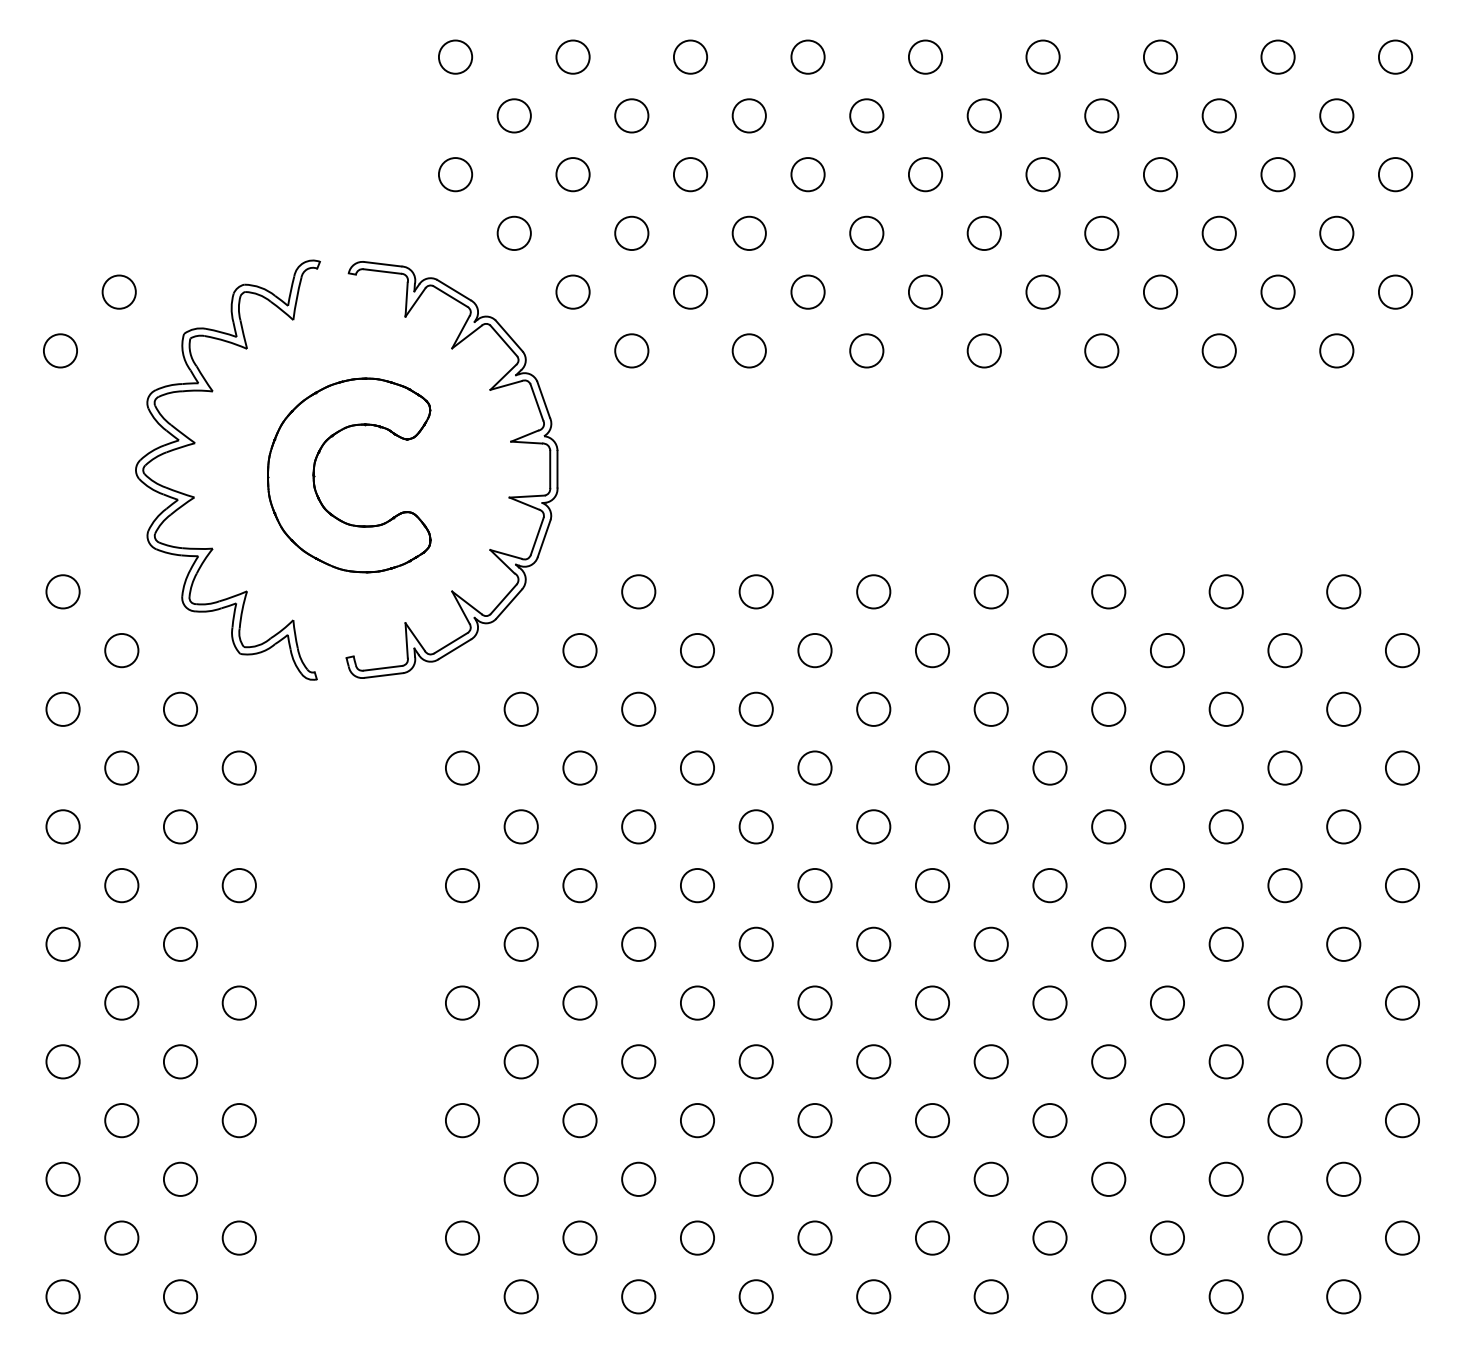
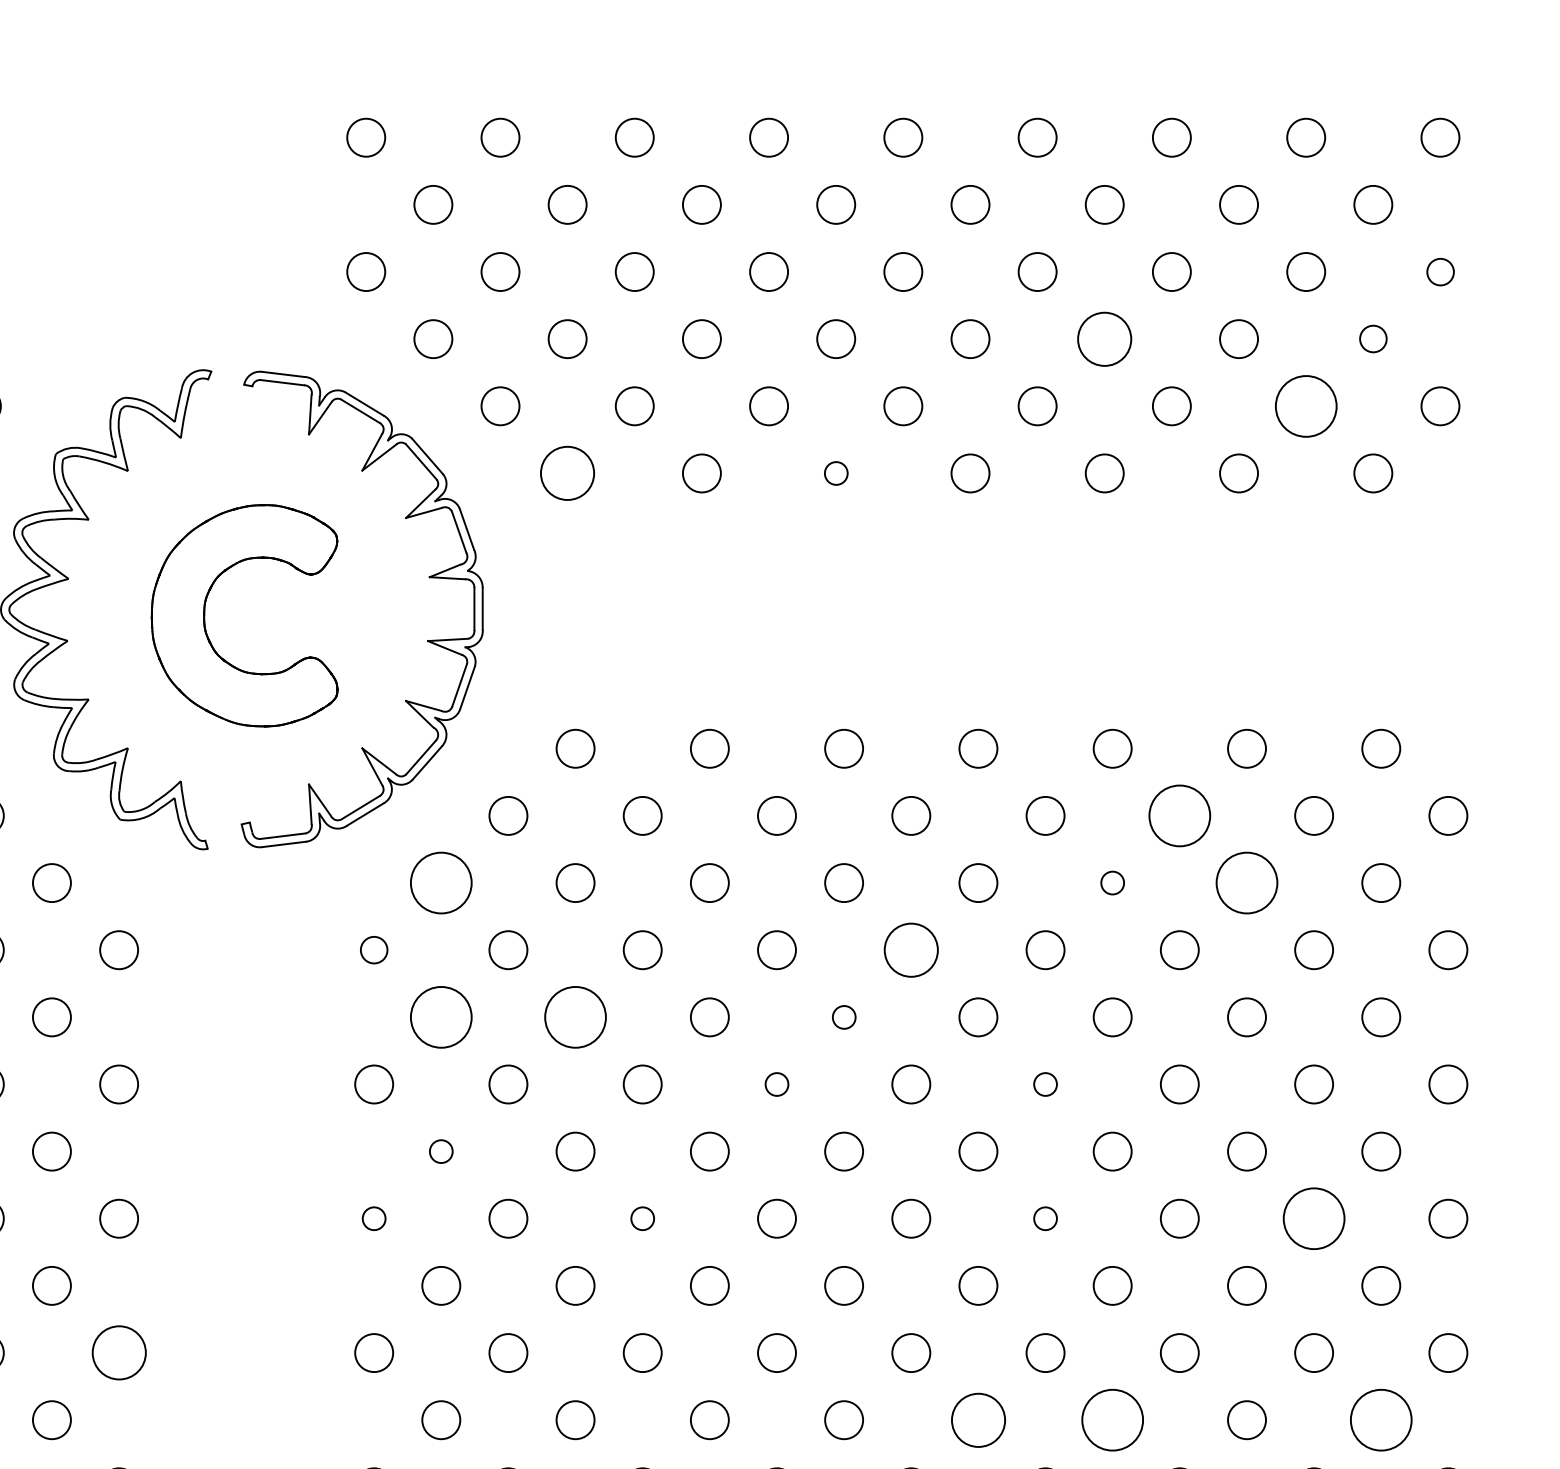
circle: (1395, 174) -> (1440, 271), size x0.7
circle: (1101, 232) -> (1104, 338), size x1.4
circle: (1336, 232) -> (1372, 338), size x0.7
circle: (1277, 291) -> (1305, 405), size x1.6
circle: (631, 350) -> (567, 472), size x1.4
circle: (866, 350) -> (835, 472), size x0.6
circle: (1167, 650) -> (1179, 815), size x1.6
circle: (520, 708) -> (440, 882), size x1.6
circle: (1108, 708) -> (1112, 882), size x0.6
circle: (1225, 708) -> (1246, 882), size x1.6
circle: (462, 767) -> (374, 949), size x0.7
circle: (932, 767) -> (911, 949), size x1.4
circle: (520, 826) -> (440, 1016), size x1.6
circle: (638, 826) -> (575, 1016), size x1.6
circle: (873, 826) -> (843, 1016), size x0.6
circle: (814, 885) -> (776, 1084), size x0.6
circle: (1049, 885) -> (1044, 1084), size x0.6
circle: (520, 943) -> (440, 1150), size x0.6
circle: (462, 1002) -> (374, 1218), size x0.6
circle: (697, 1002) -> (642, 1218), size x0.6
circle: (1049, 1002) -> (1044, 1218), size x0.6
circle: (1284, 1002) -> (1313, 1218), size x1.6
circle: (238, 1120) -> (118, 1352), size x1.4
circle: (990, 1178) -> (977, 1419), size x1.4
circle: (1108, 1178) -> (1112, 1419), size x1.6
circle: (1343, 1178) -> (1380, 1419), size x1.6

